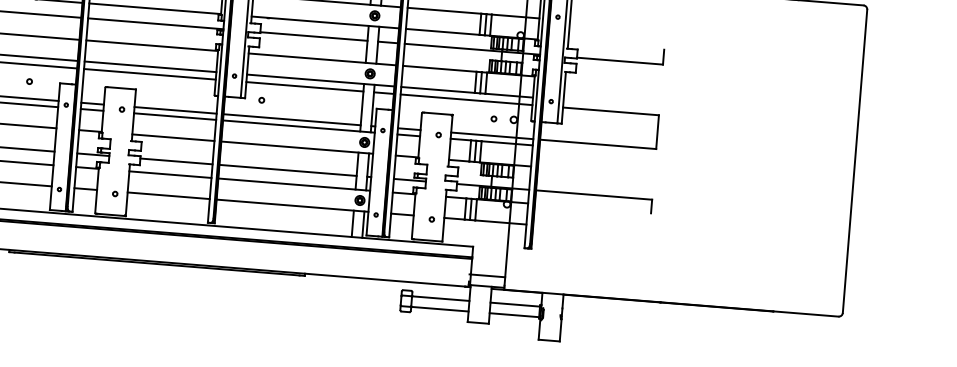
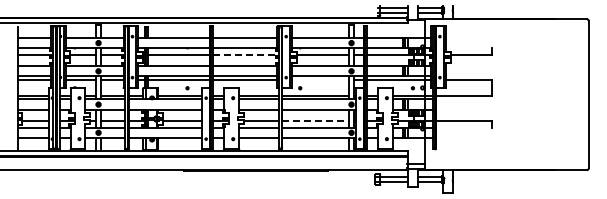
line: (156, 23) -> (246, 55), solid -> dashed
line: (304, 87) -> (320, 80), removed
line: (289, 171) -> (316, 121), solid -> dashed

